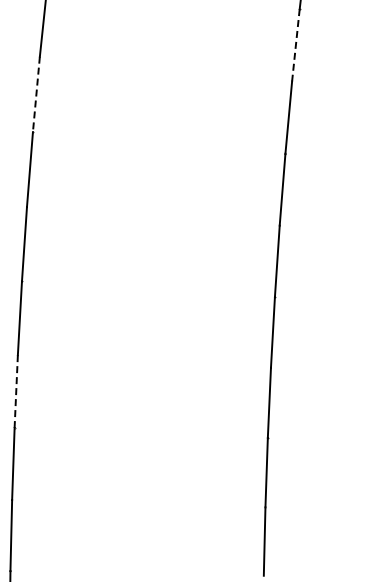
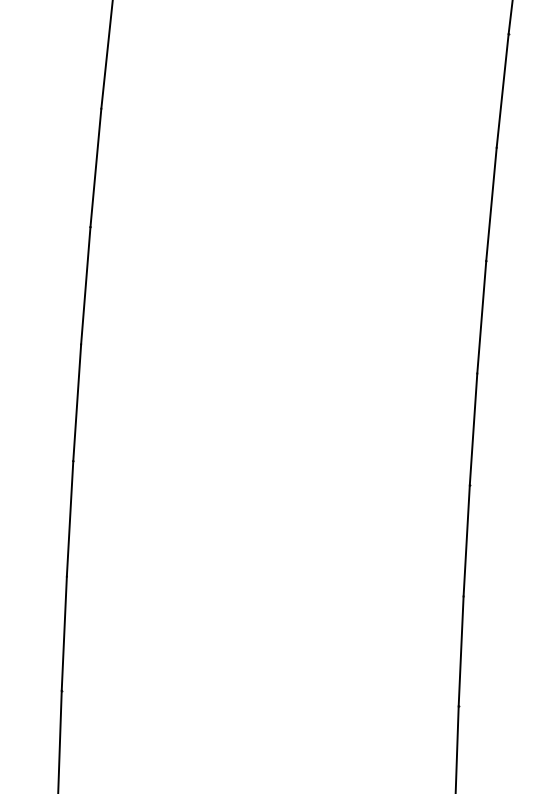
line: (295, 45) -> (502, 91), dashed -> solid
line: (36, 94) -> (96, 168), dashed -> solid
line: (16, 392) -> (64, 635), dashed -> solid

